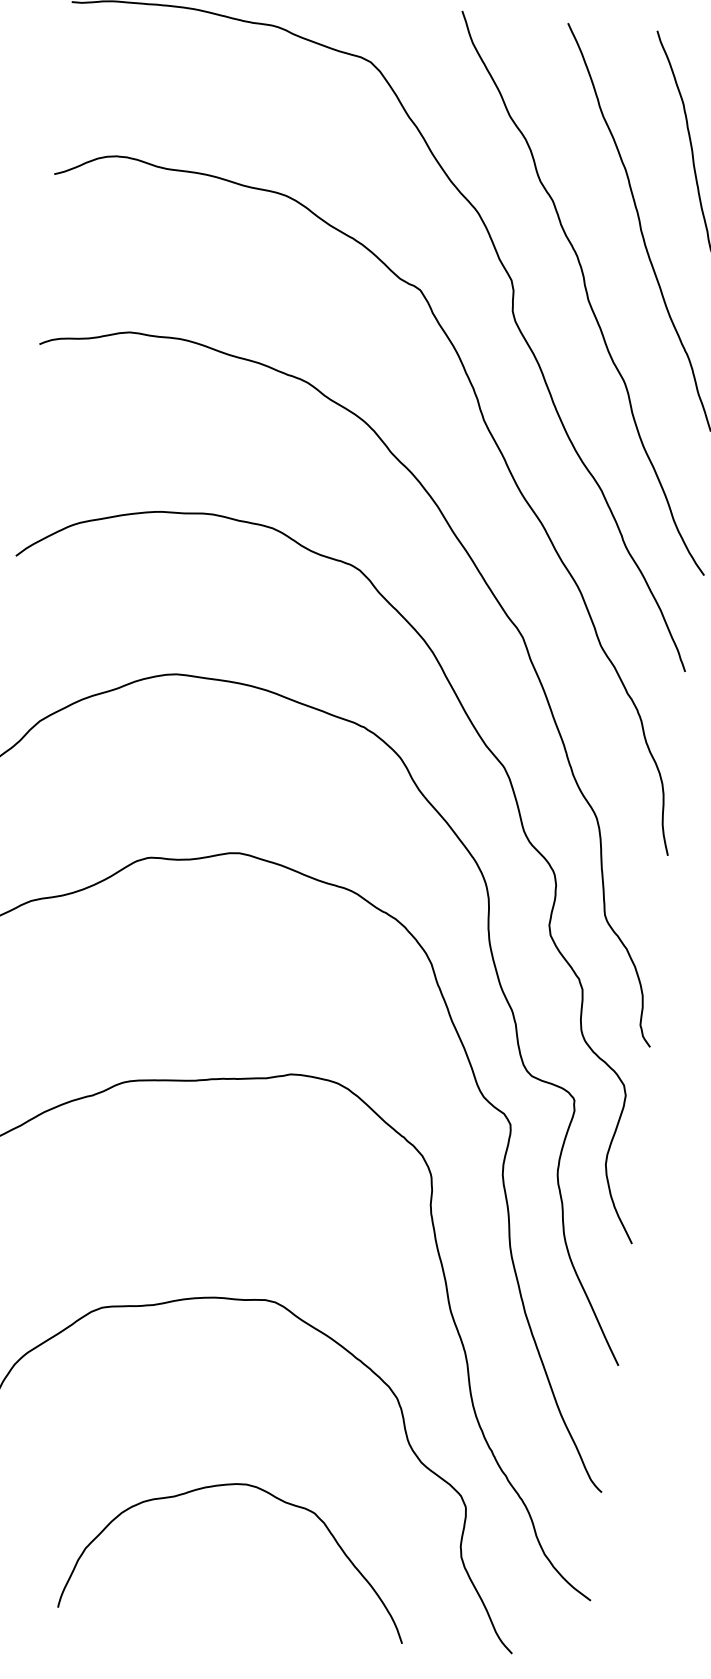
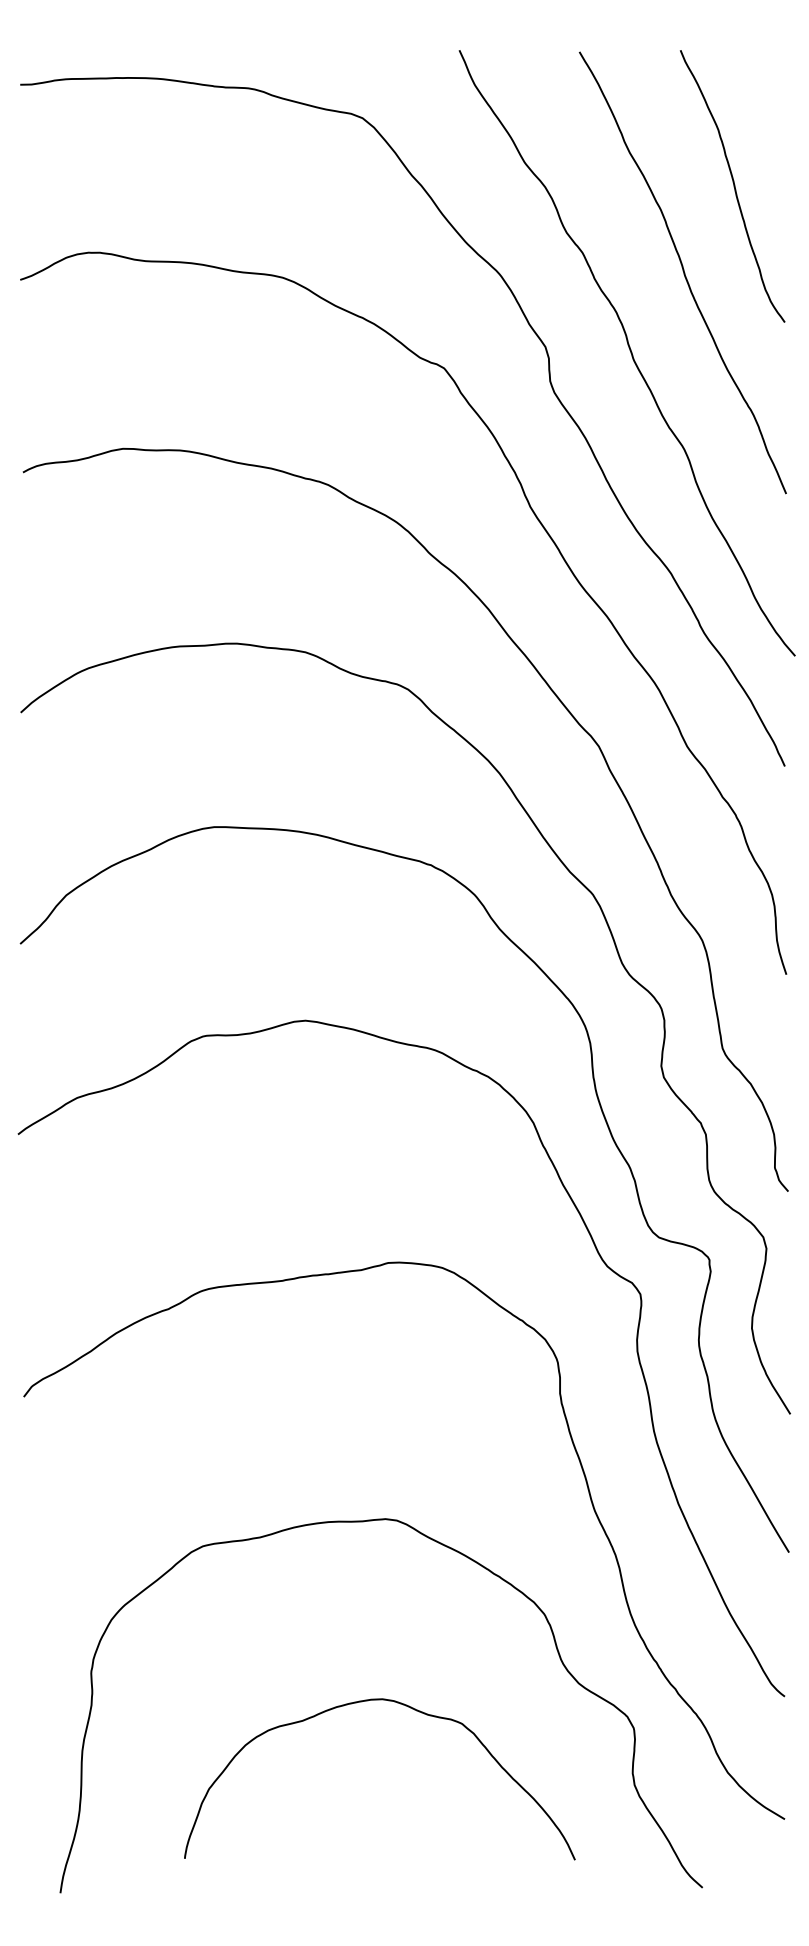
curve: (273, 1497) -> (414, 1710), moved

